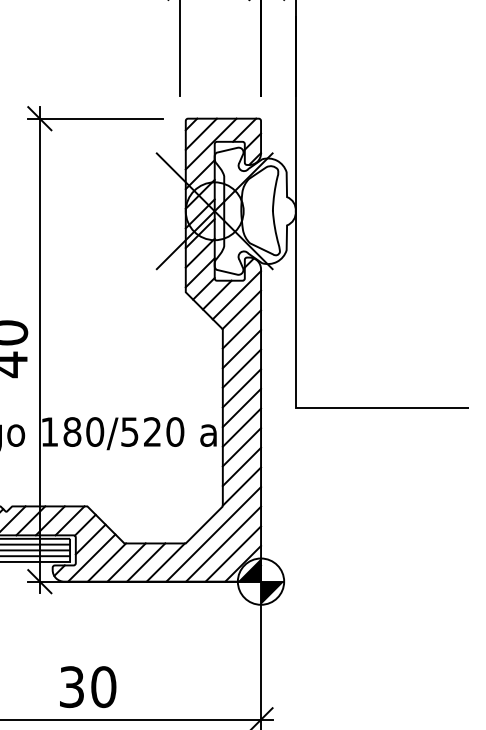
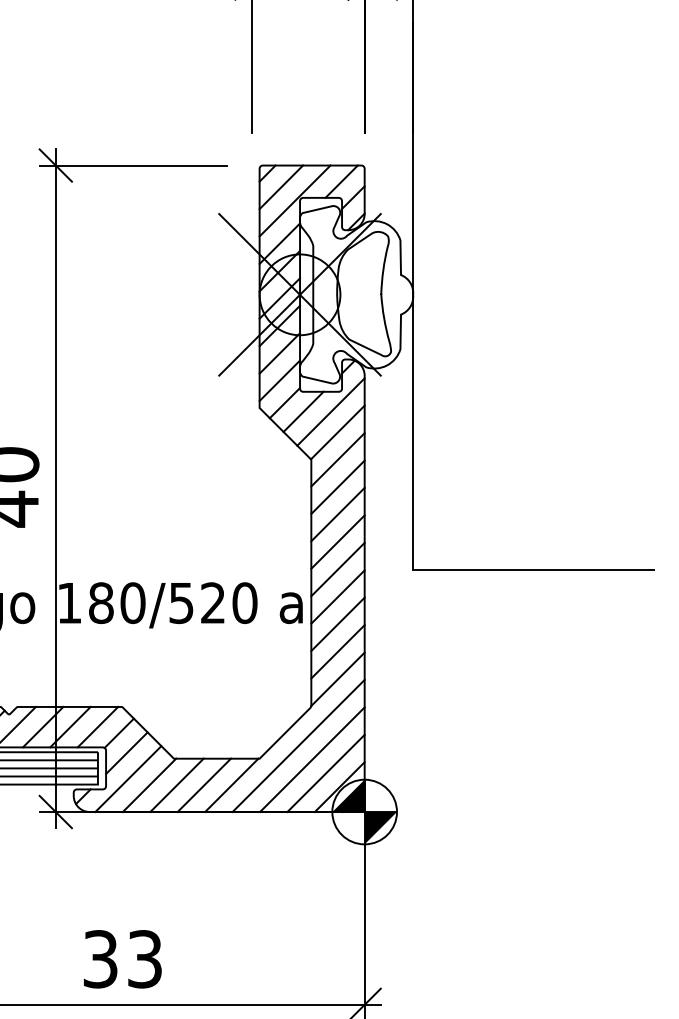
text: (103, 687) -> (144, 959), 30 -> 33

